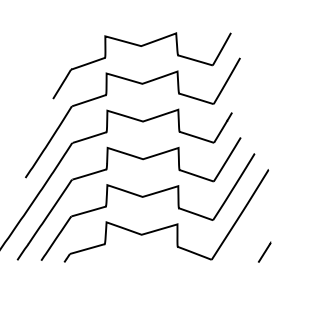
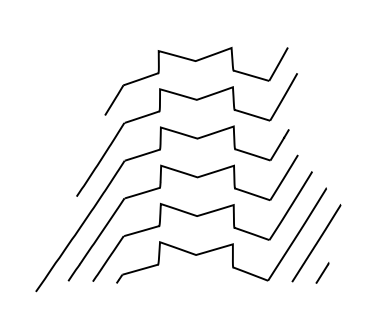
line: (258, 223) -> (316, 243), added

